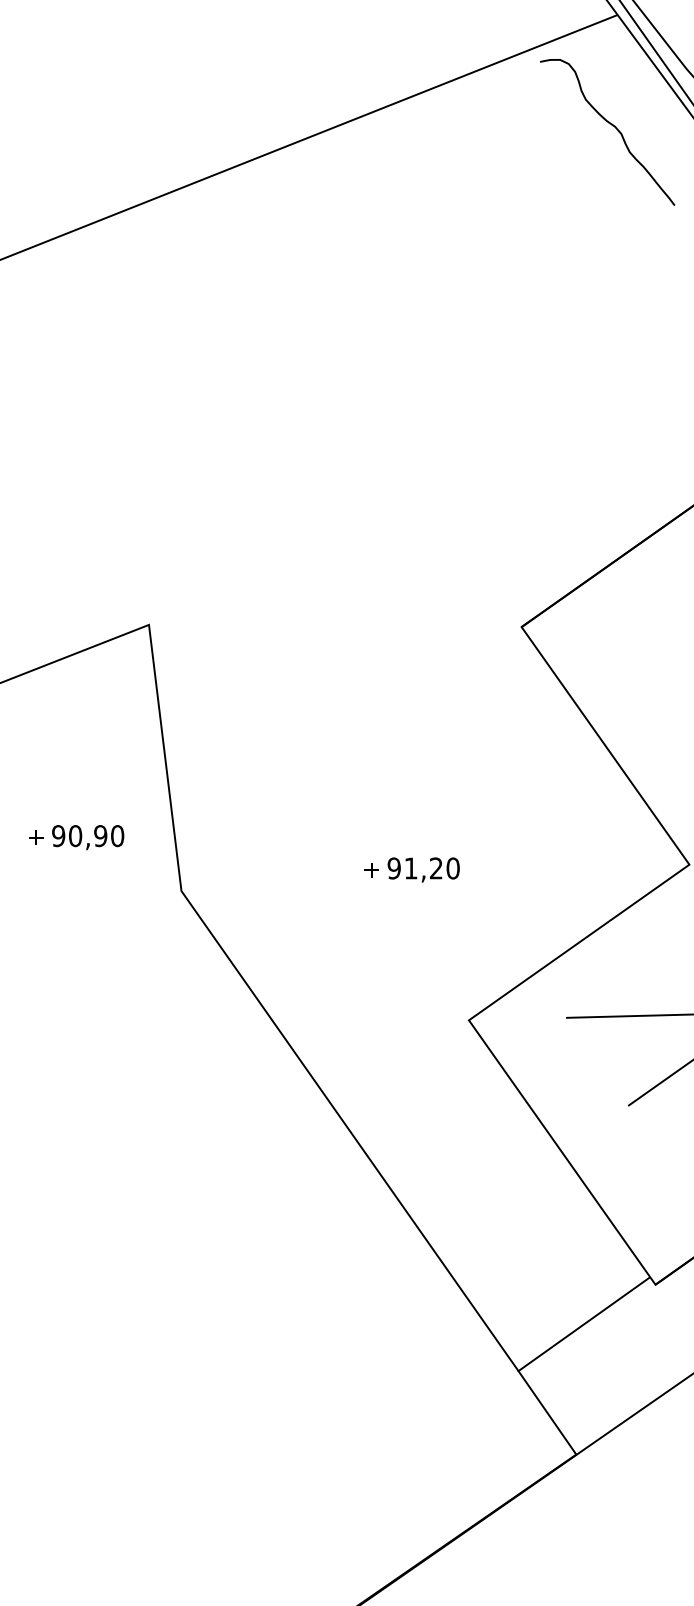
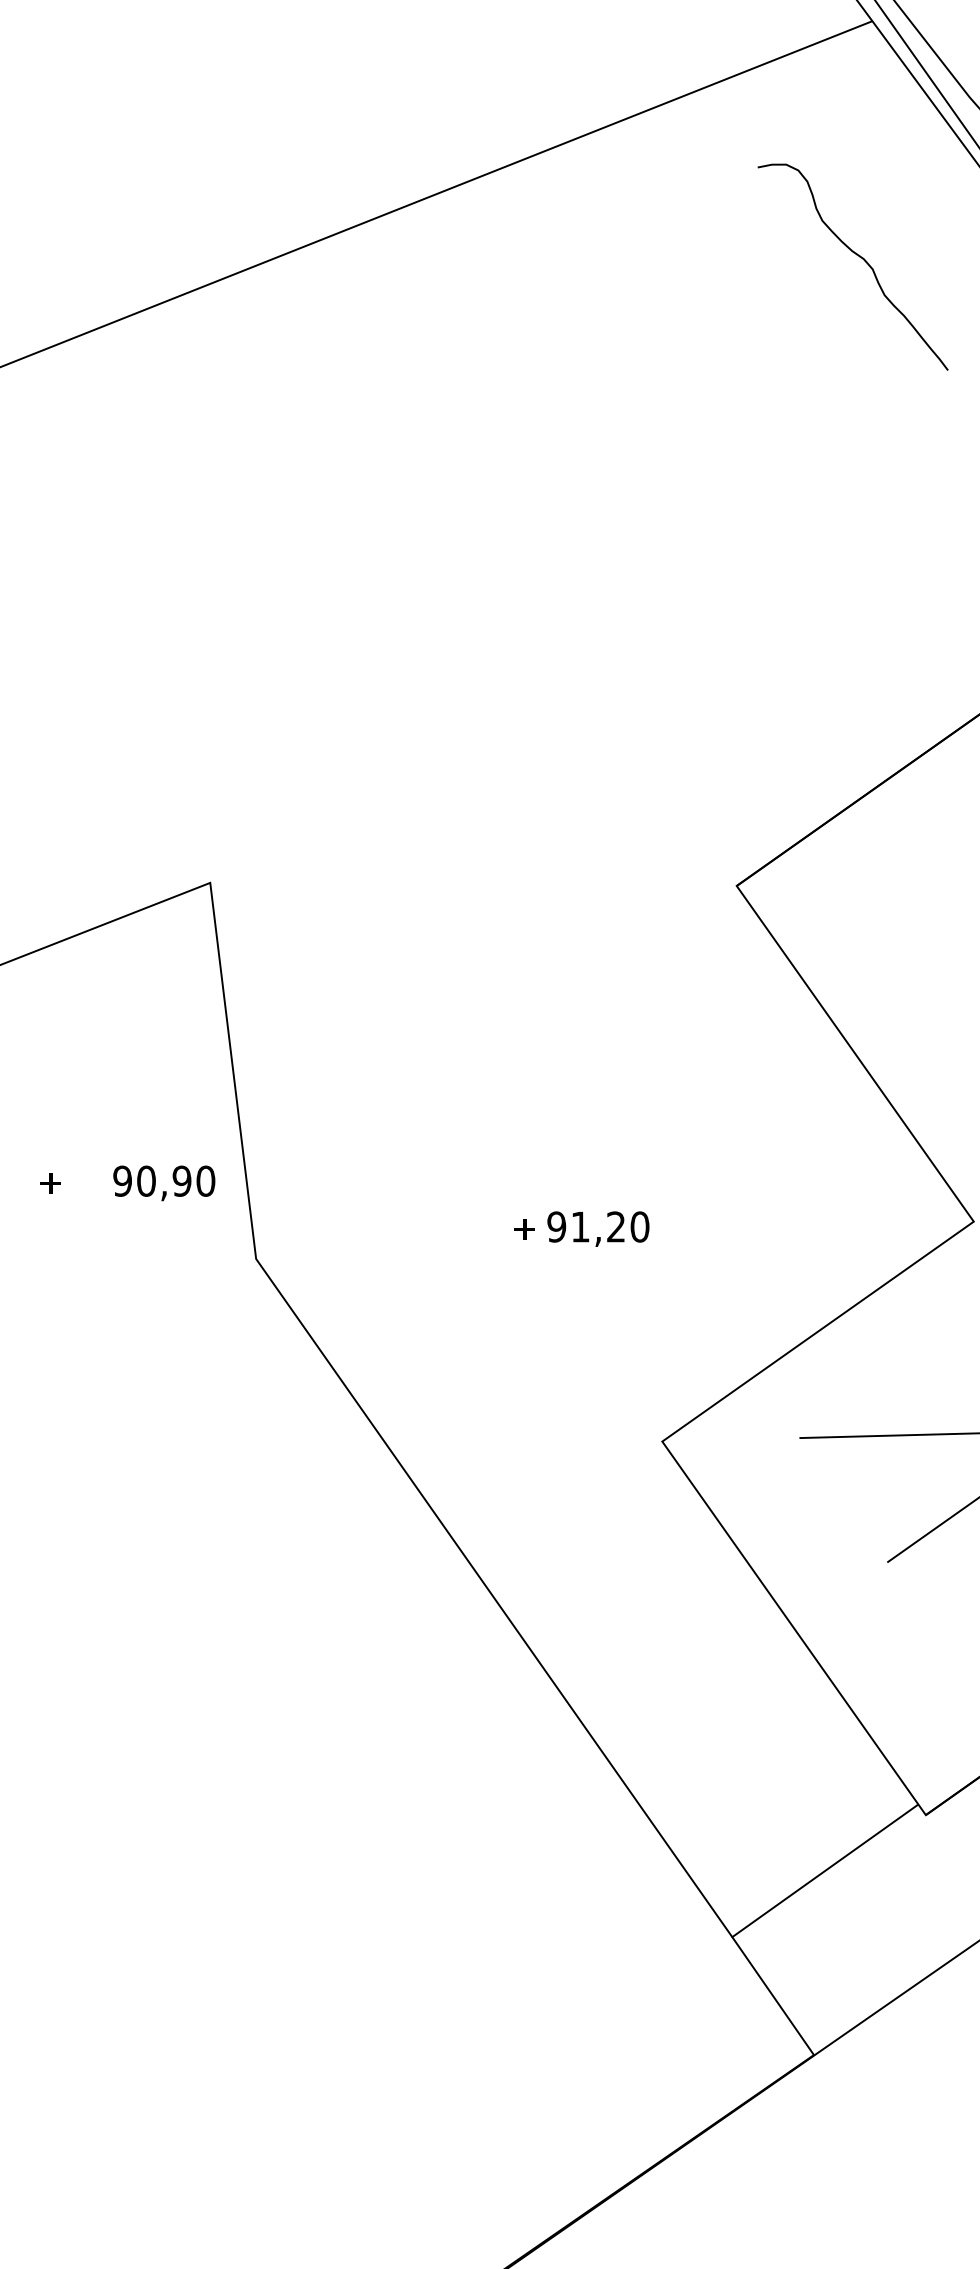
curve: (612, 125) -> (859, 257), moved
text: (88, 837) -> (164, 1183), moved

